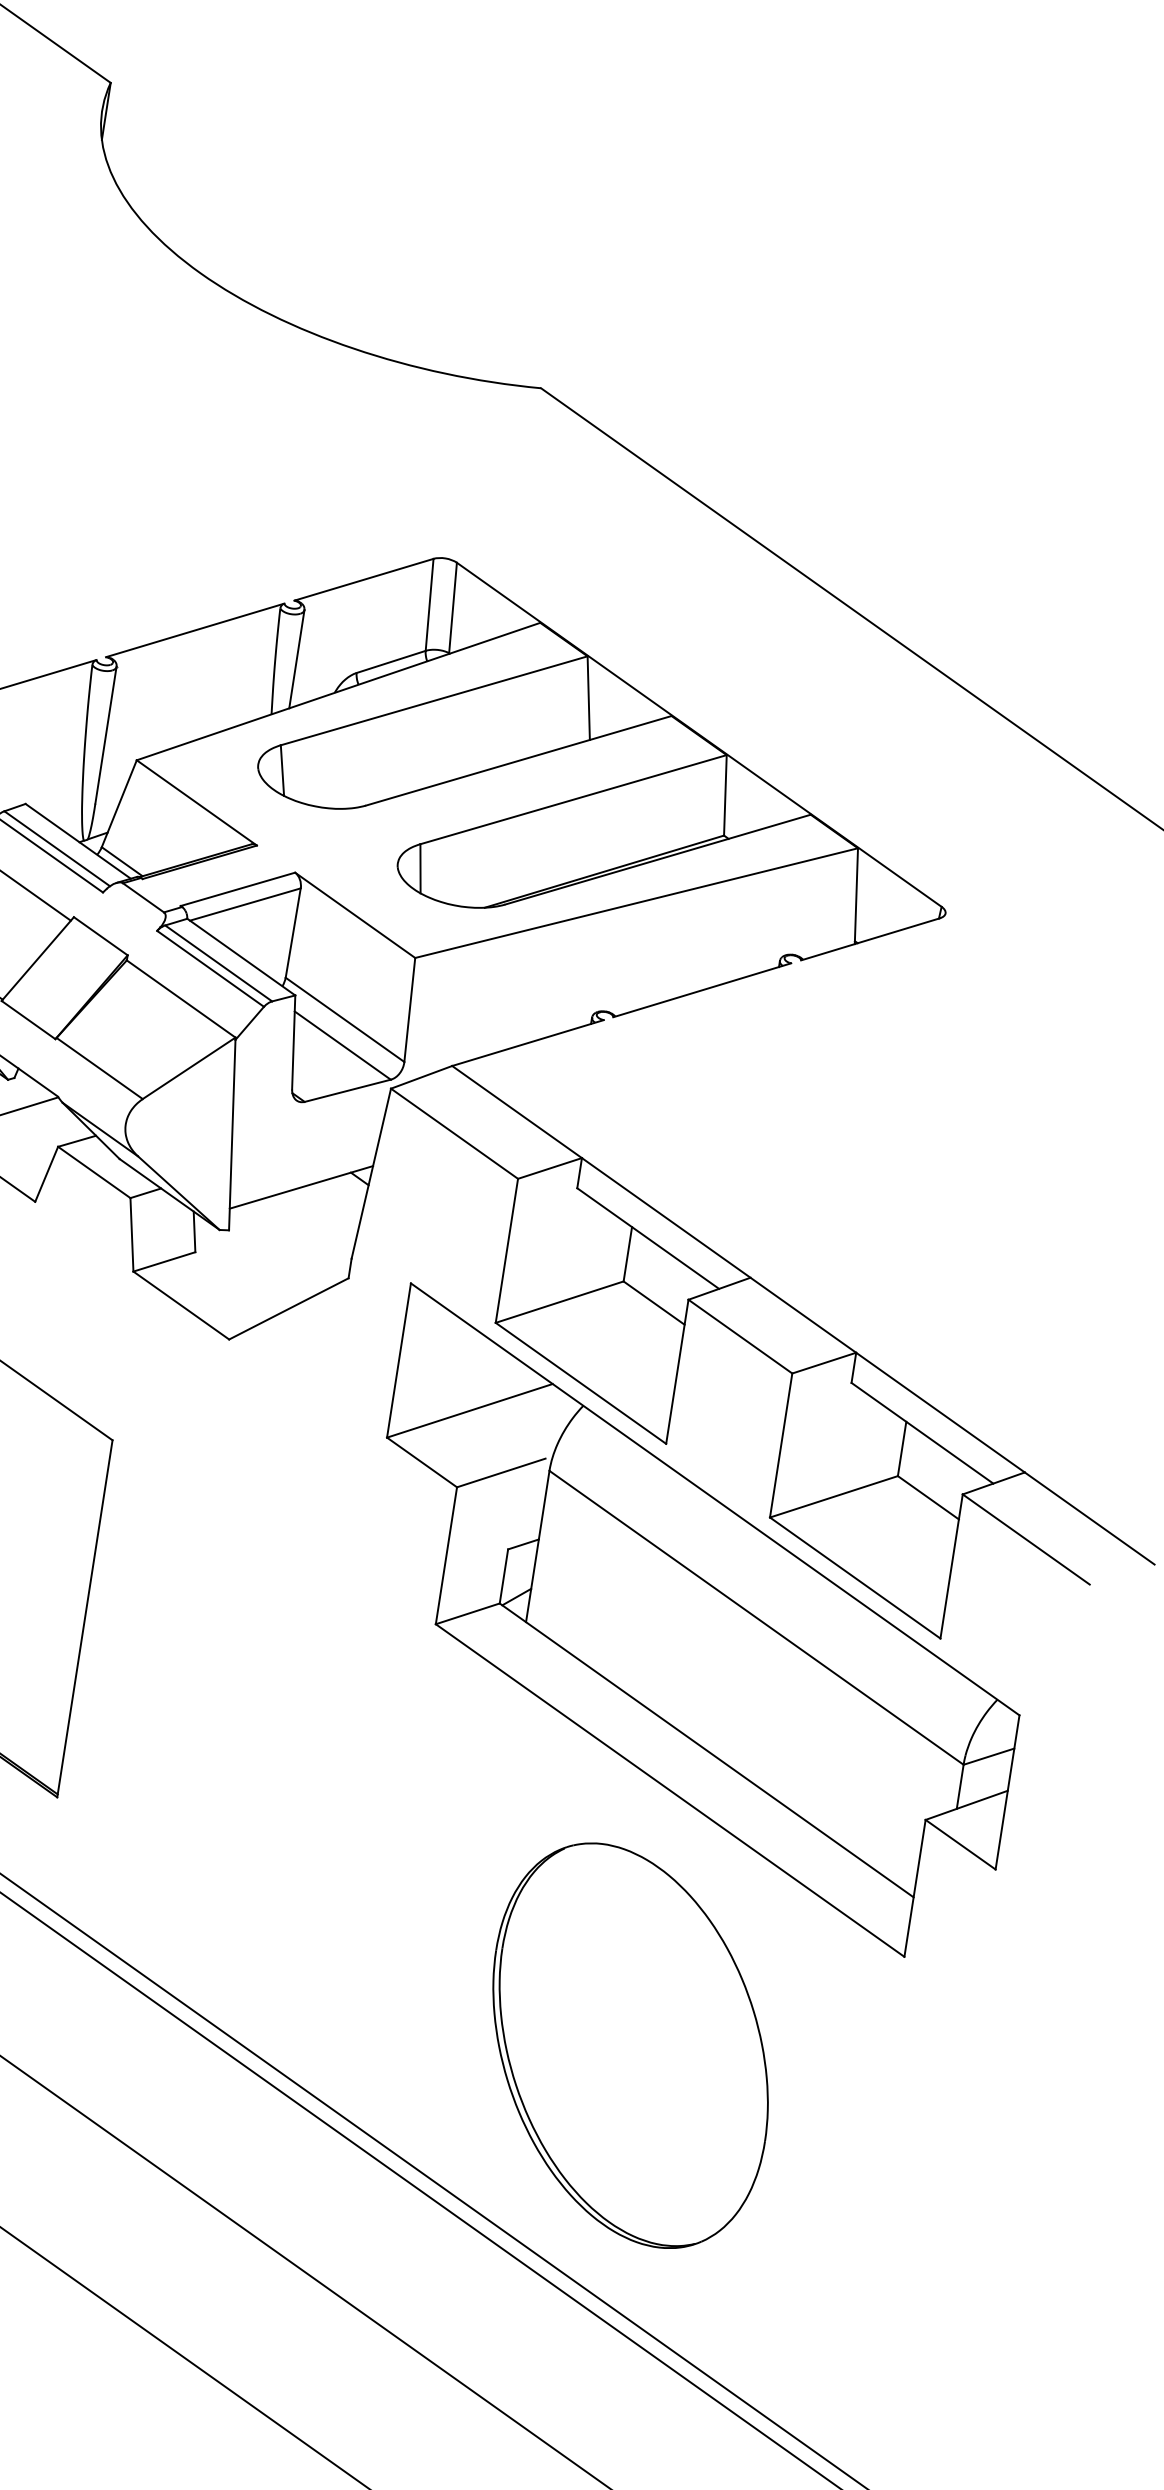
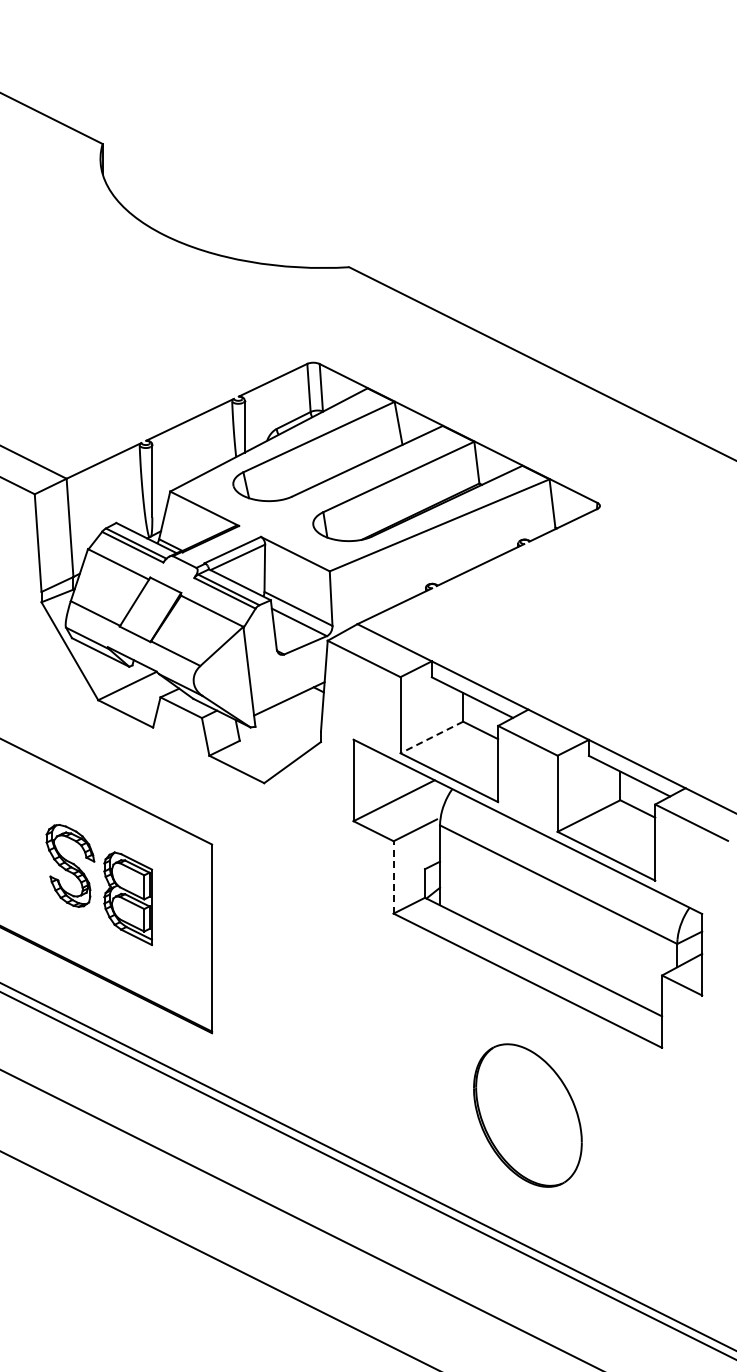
line: (559, 1302) -> (431, 737), solid -> dashed
line: (446, 1553) -> (393, 876), solid -> dashed
part: (629, 2045) -> (527, 1115), size x0.7

